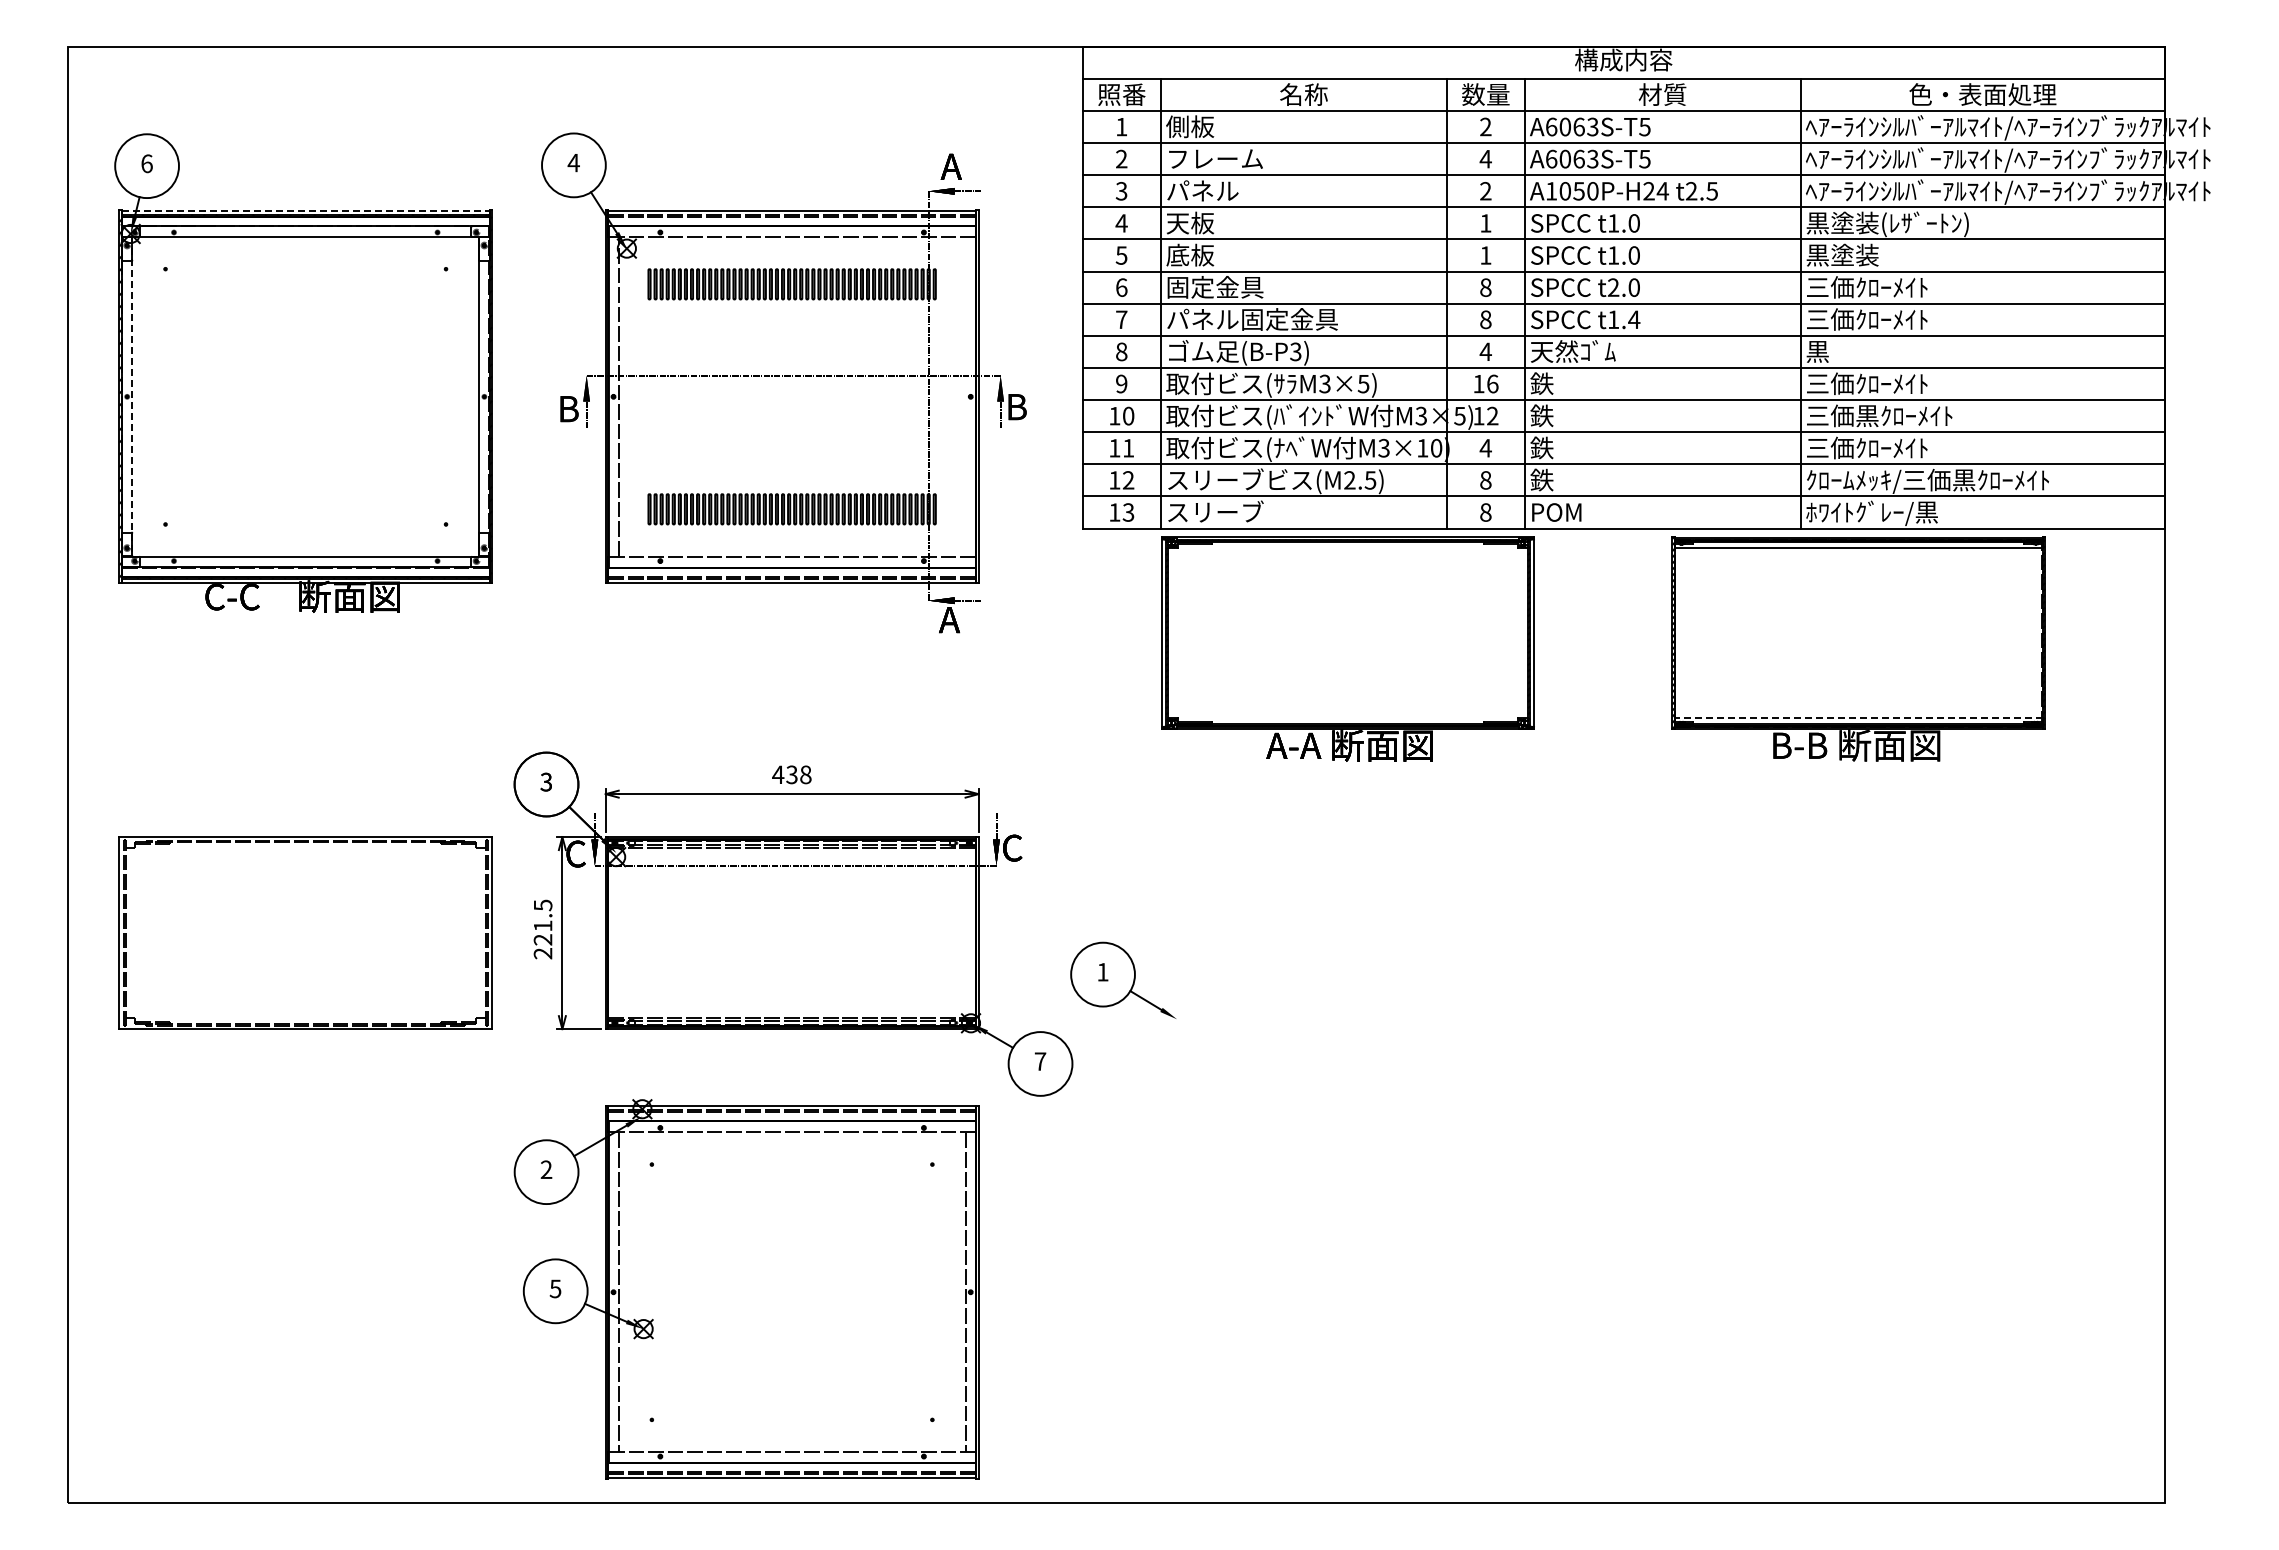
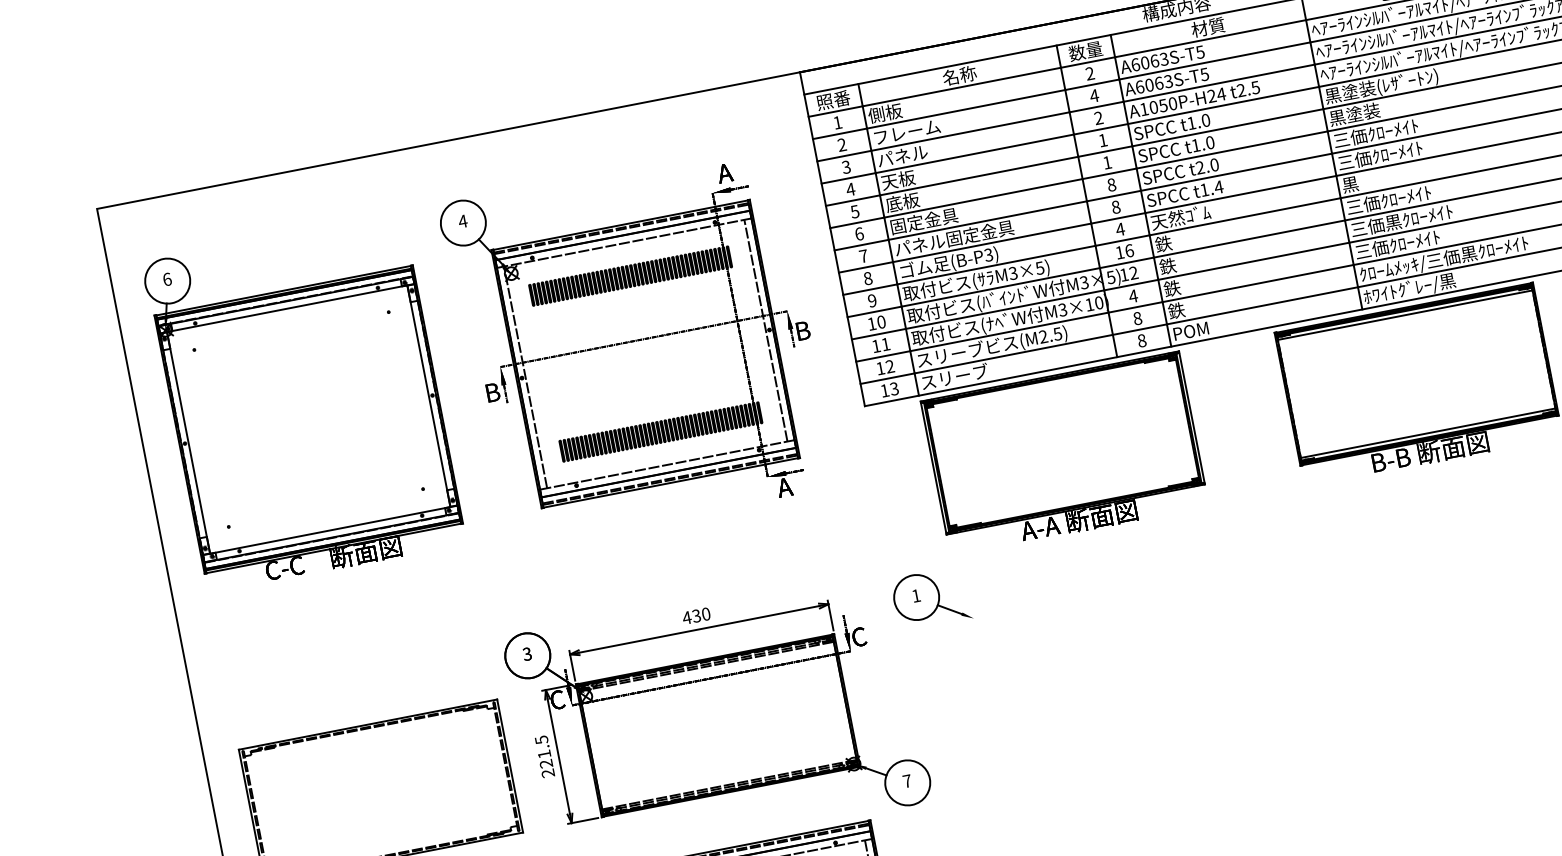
line: (305, 210) -> (283, 290), dashed -> solid
line: (132, 396) -> (188, 442), dashed -> solid
line: (965, 396) -> (765, 330), added
line: (1858, 718) -> (1428, 433), dashed -> solid
text: (805, 774) -> (705, 613), 438 -> 430
part: (1123, 979) -> (931, 598), moved

